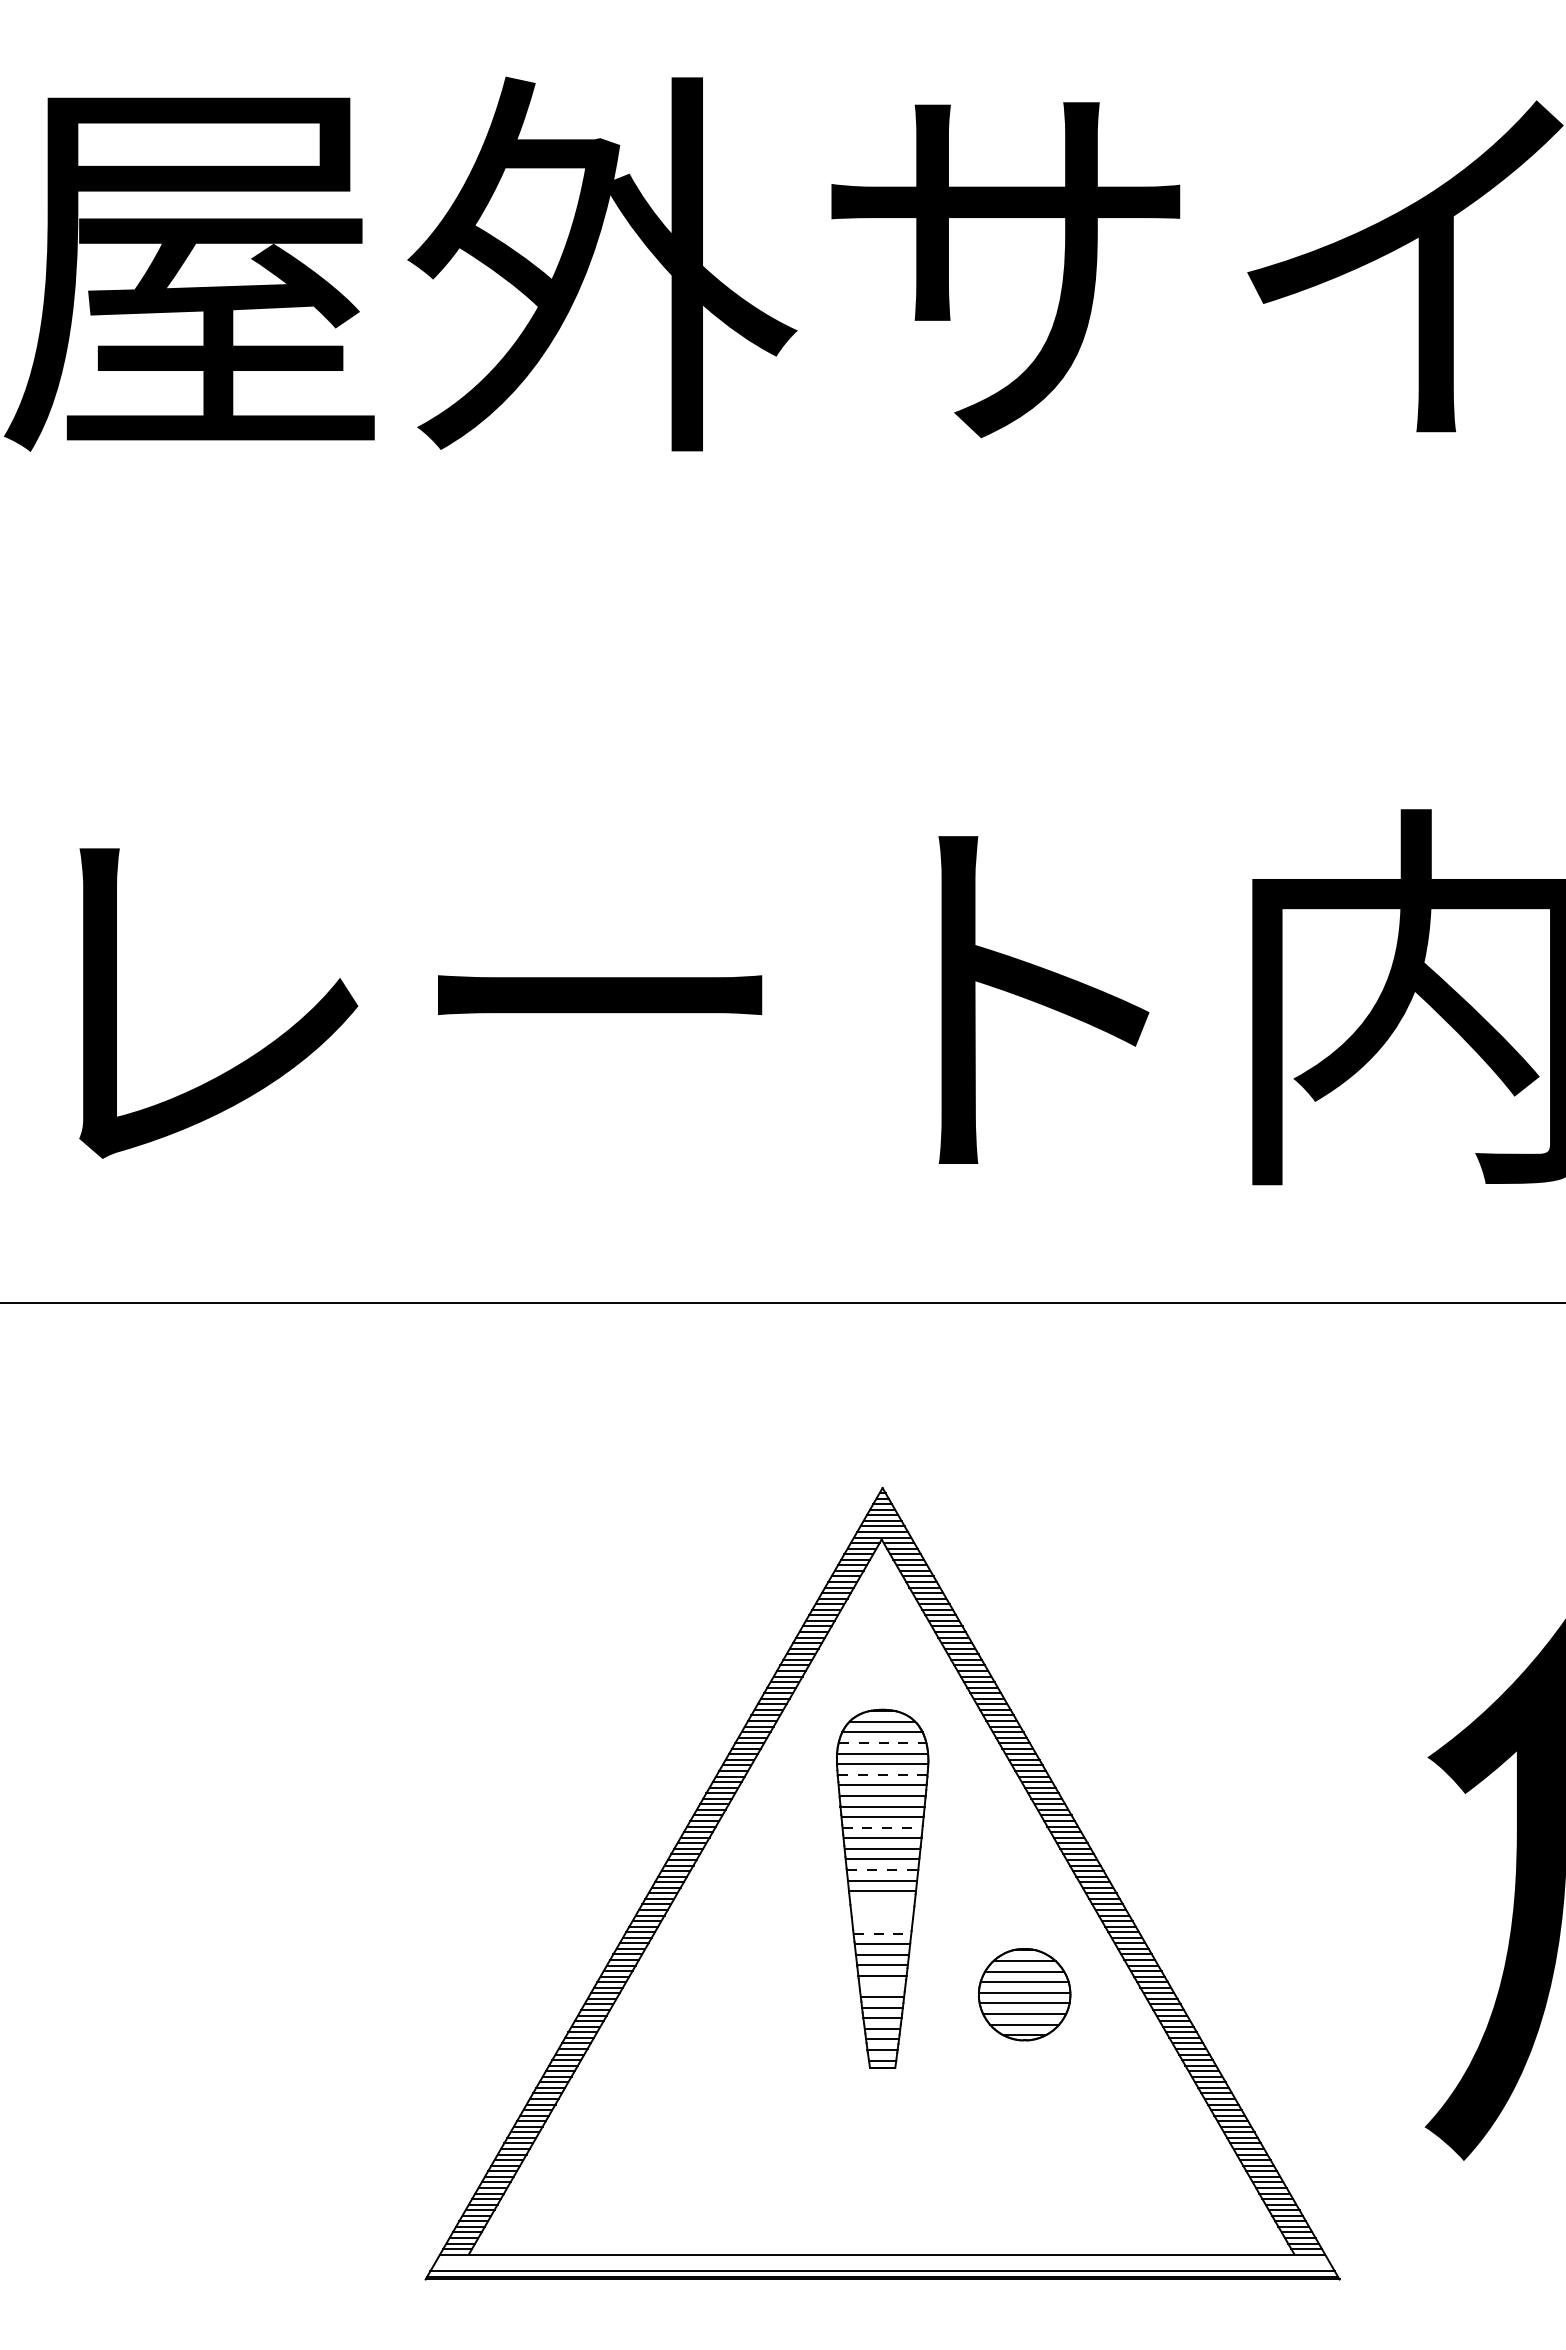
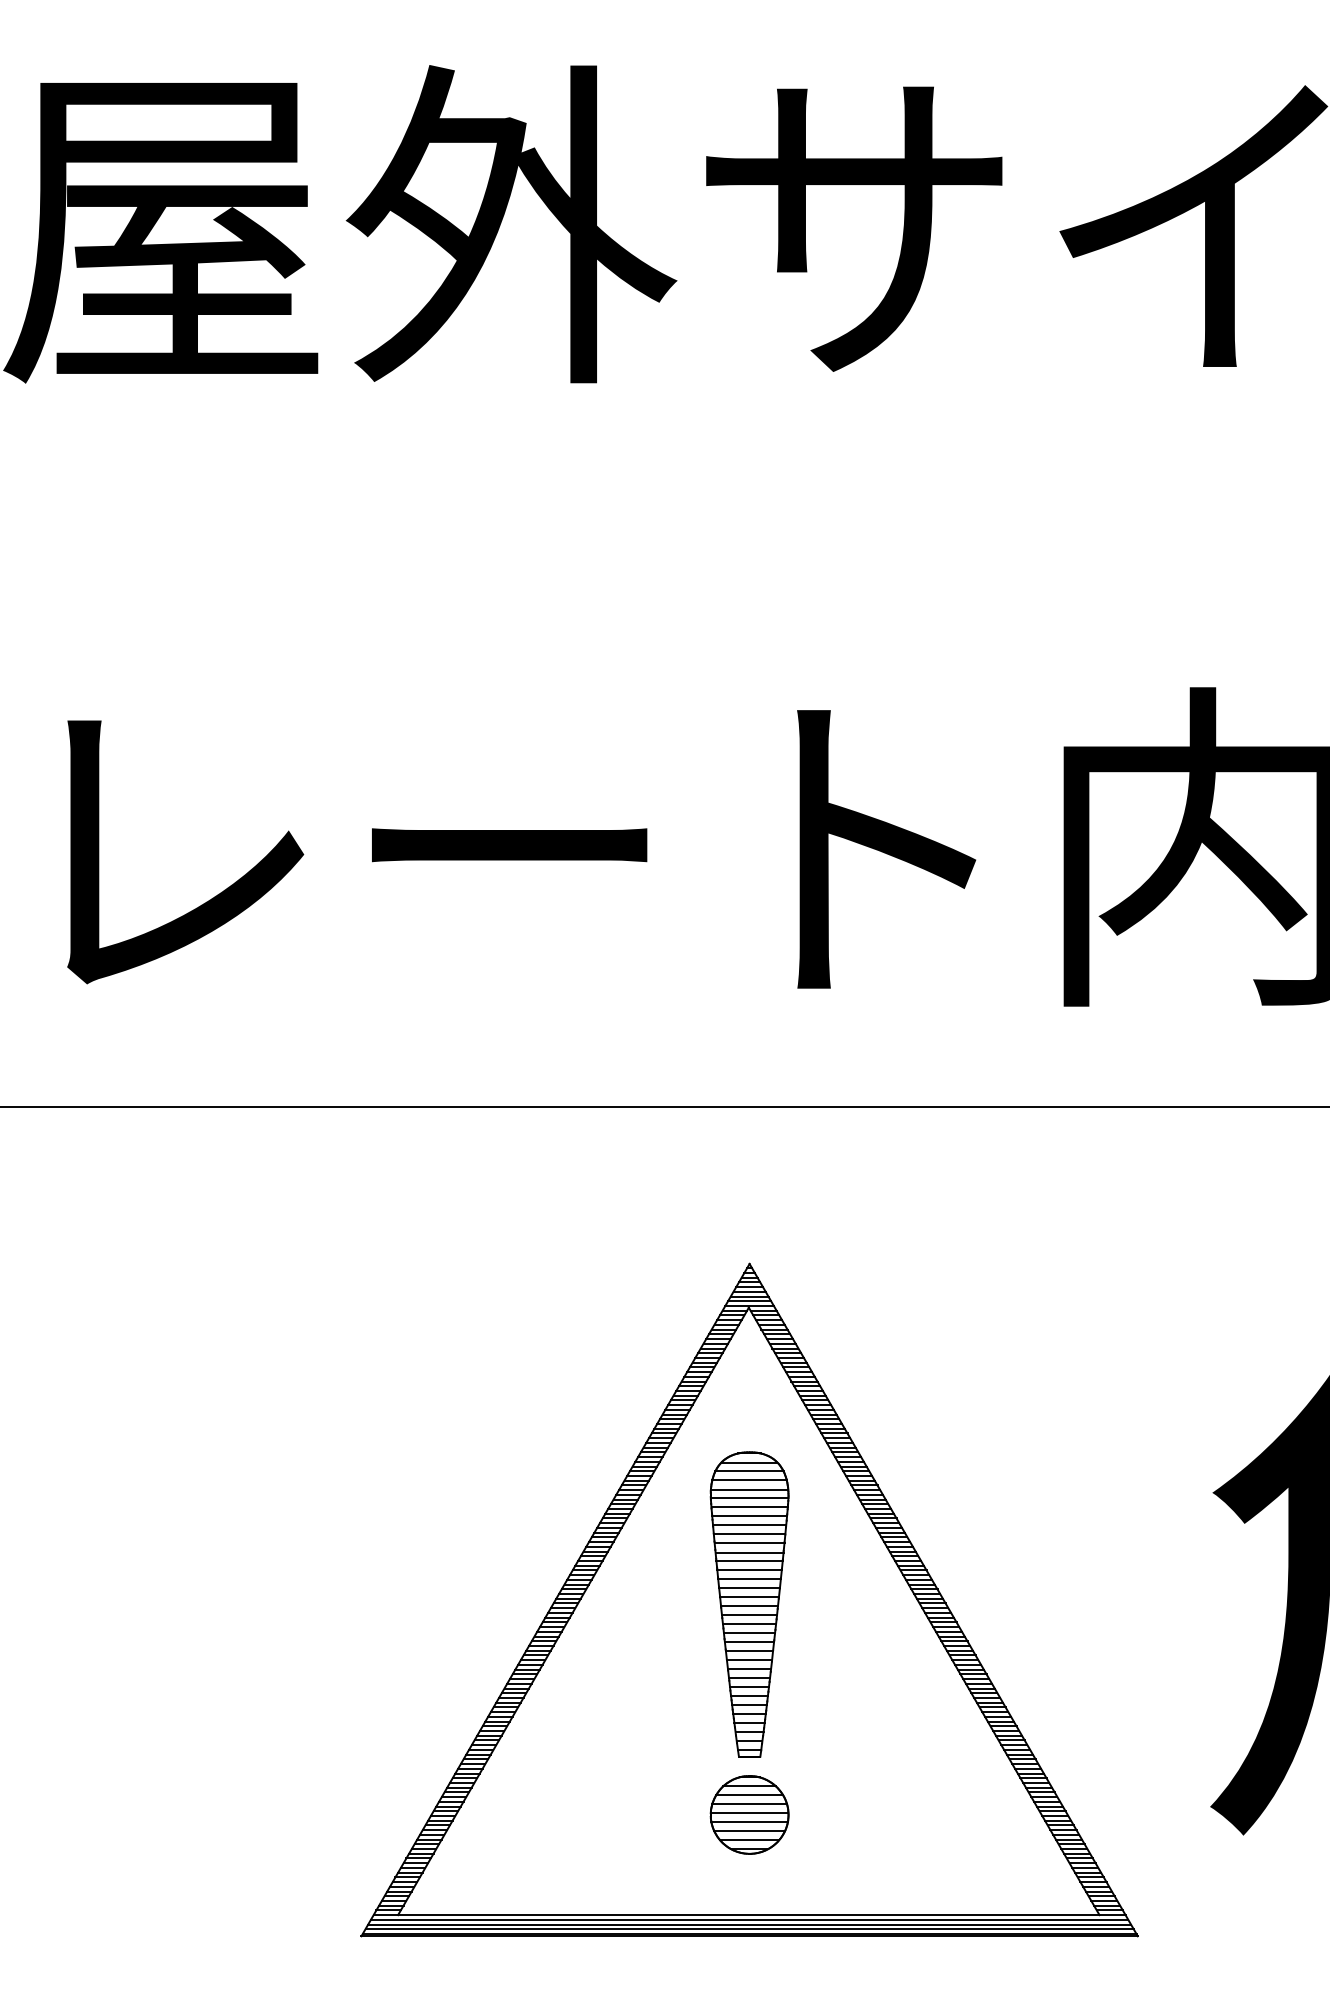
line: (882, 1742) -> (749, 1480), dashed -> solid
line: (882, 1774) -> (749, 1507), dashed -> solid
line: (883, 1827) -> (750, 1552), dashed -> solid
line: (882, 1870) -> (749, 1588), dashed -> solid
line: (882, 1901) -> (749, 1615), added
line: (882, 1912) -> (749, 1624), added
line: (882, 1922) -> (749, 1633), added
line: (882, 1933) -> (749, 1642), dashed -> solid
line: (882, 1986) -> (749, 1687), added
part: (1024, 1994) -> (749, 1814), moved
line: (882, 2260) -> (749, 1920), added
line: (882, 2265) -> (749, 1924), added

